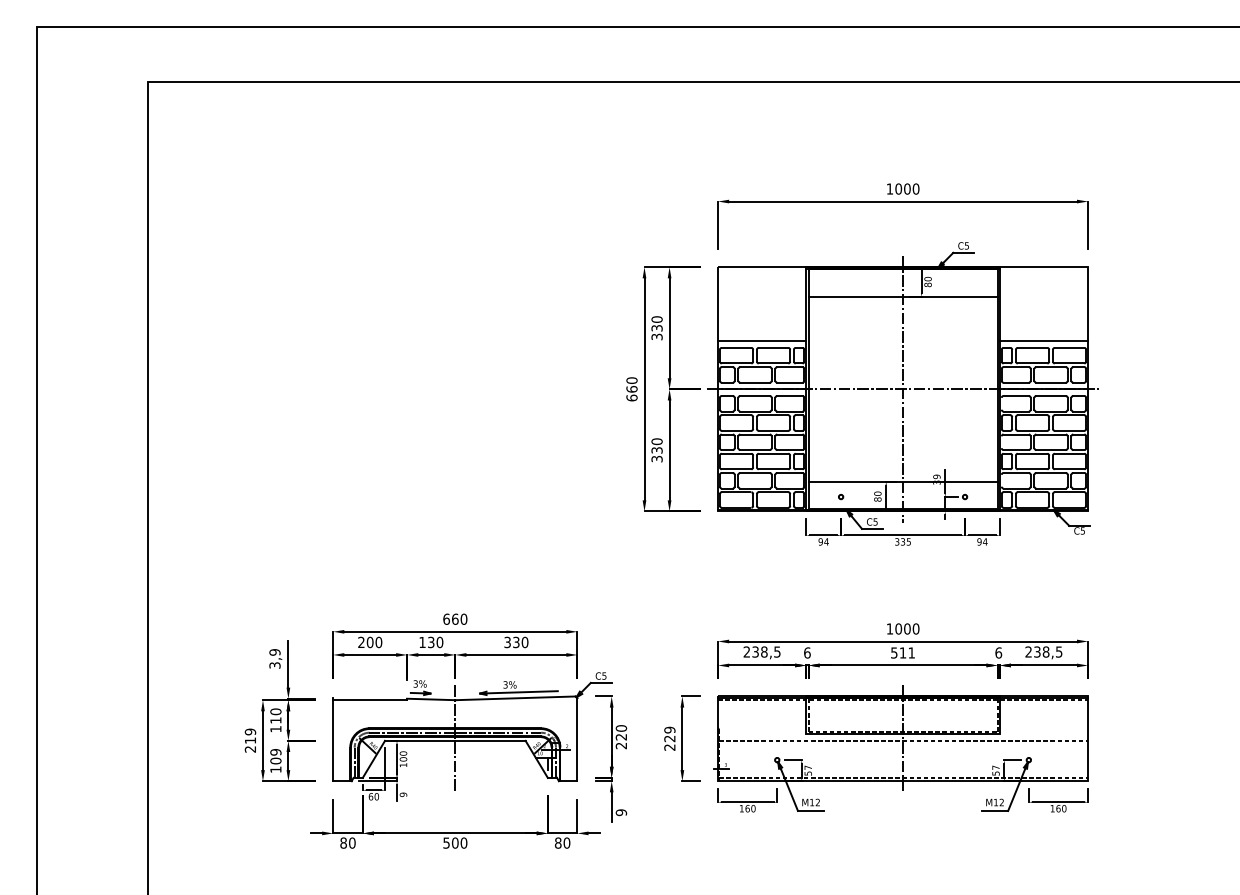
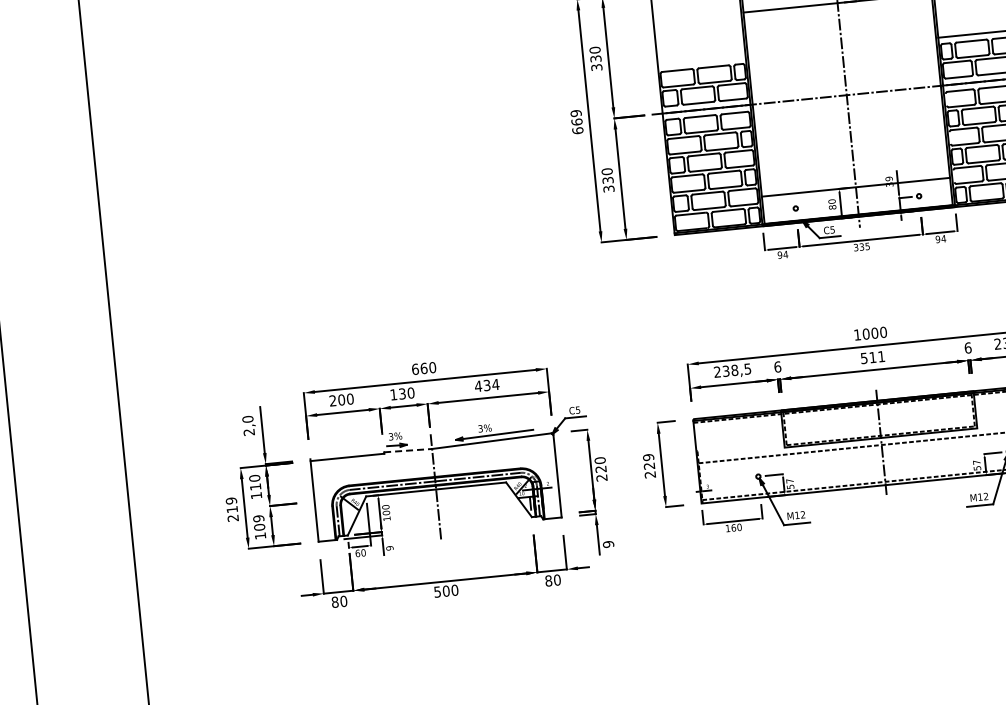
line: (762, 341) -> (702, 61), removed
text: (631, 380) -> (575, 113), 660 -> 669
text: (516, 642) -> (487, 385), 330 -> 434
text: (274, 658) -> (248, 425), 3,9 -> 2,0
line: (431, 699) -> (408, 450), solid -> dashed

